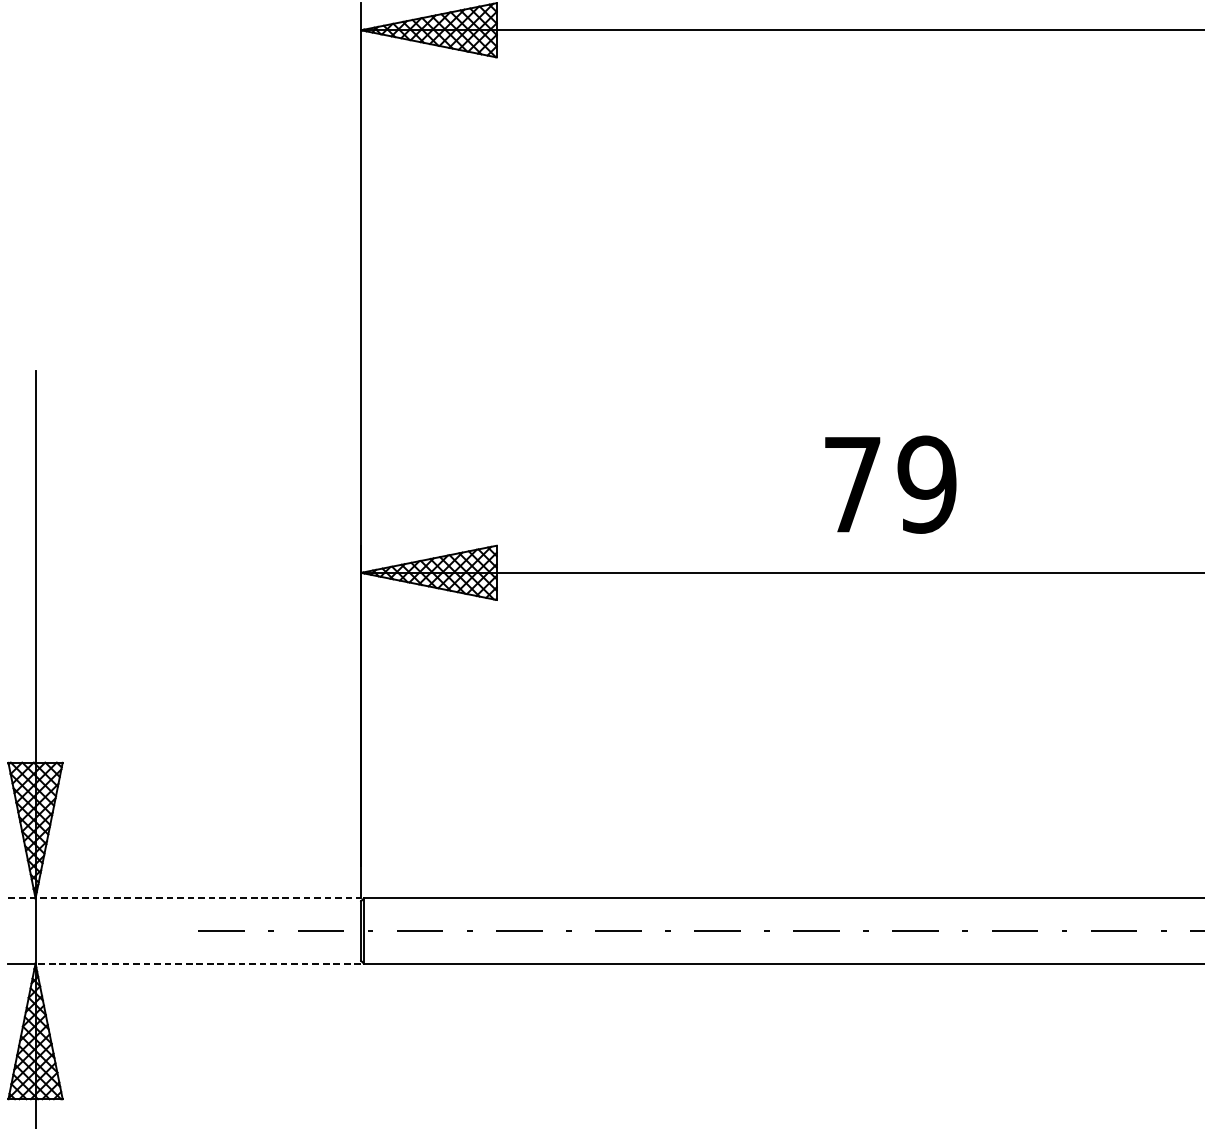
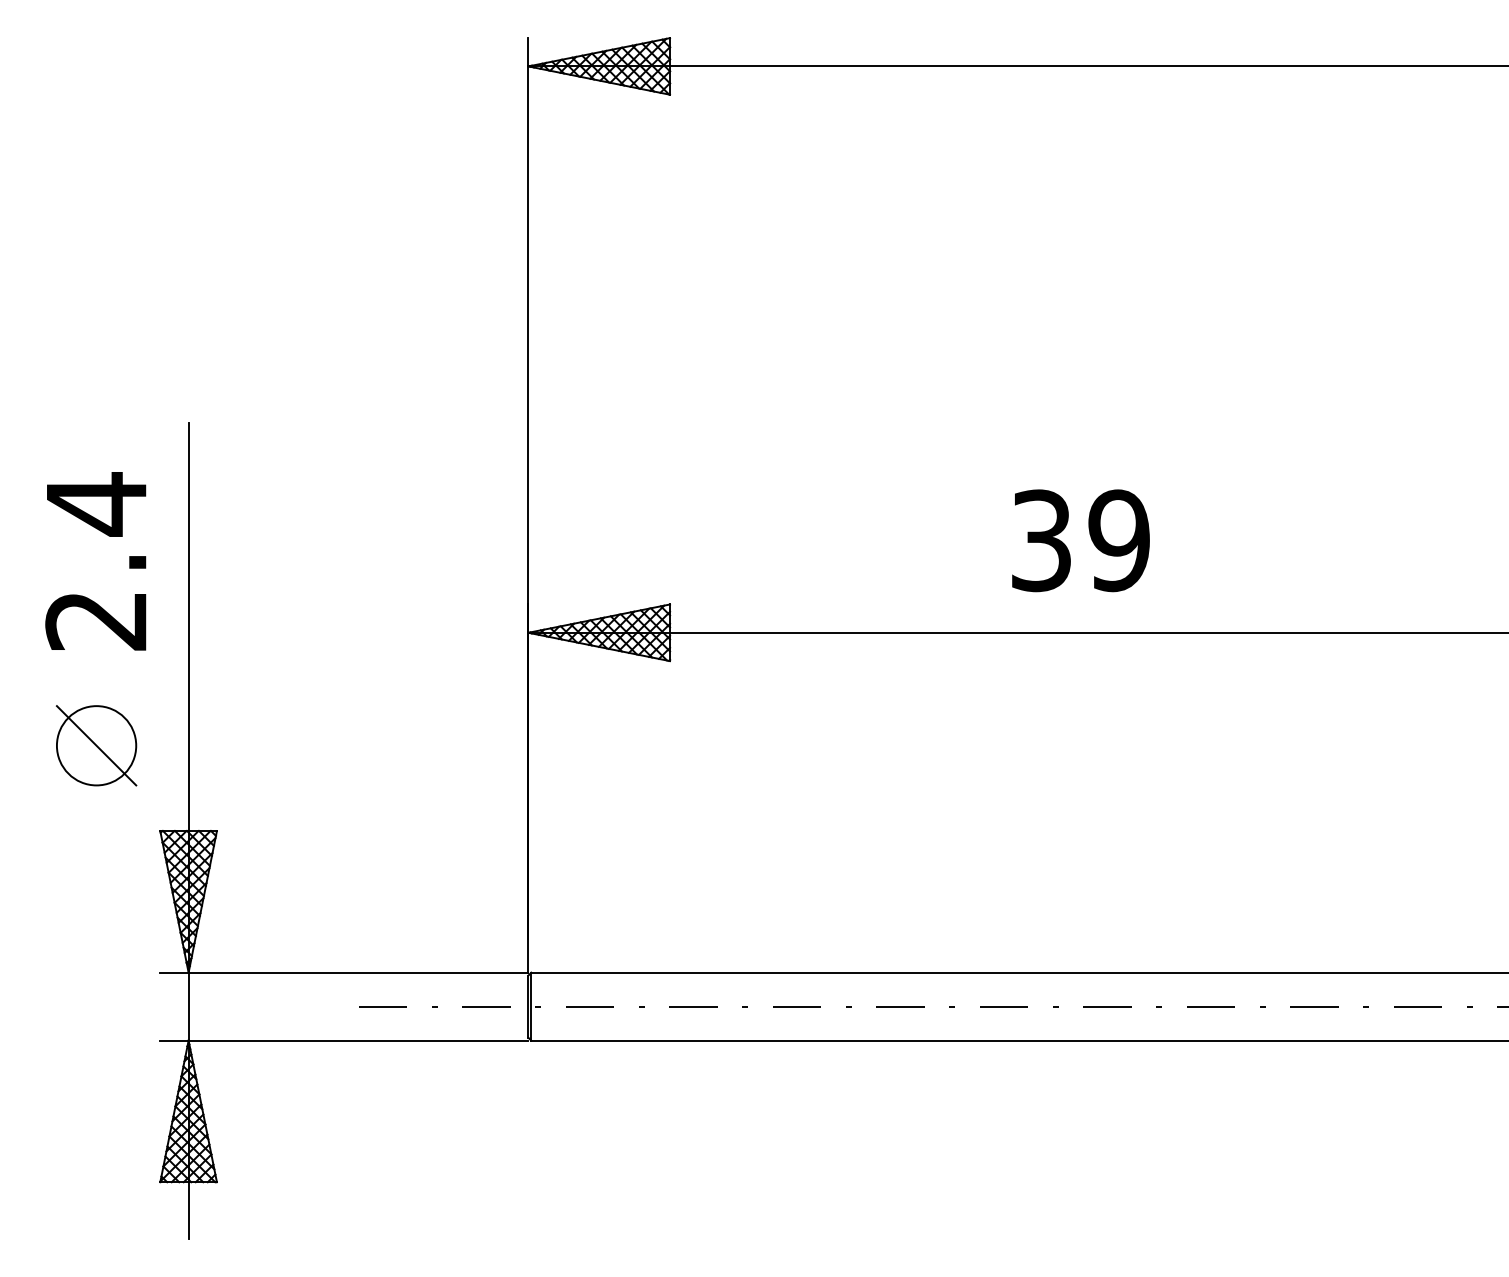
text: (852, 484) -> (1041, 540), 79 -> 39
line: (184, 898) -> (344, 972), dashed -> solid
line: (198, 963) -> (358, 1040), dashed -> solid

